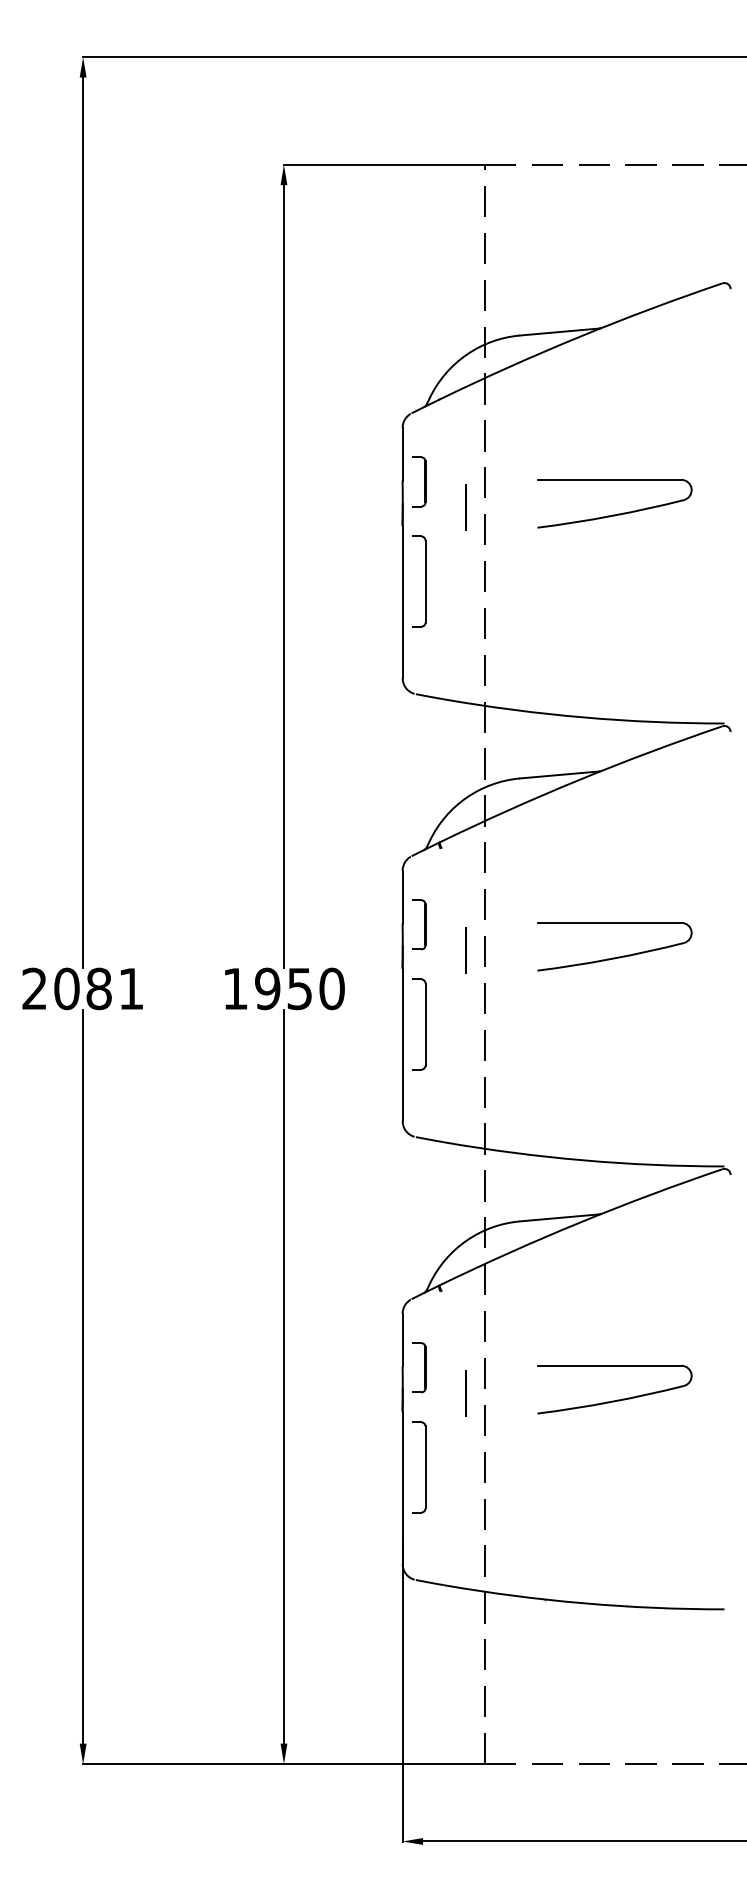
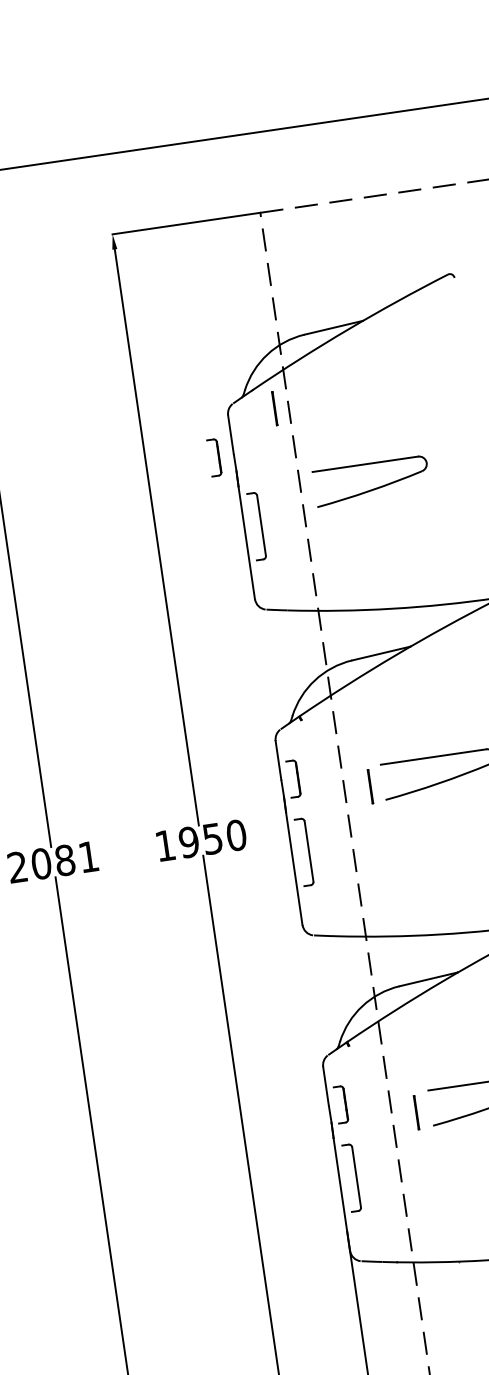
part: (419, 481) -> (214, 457), moved
line: (465, 507) -> (274, 408), moved
part: (617, 513) -> (374, 488), moved
line: (465, 950) -> (370, 787), moved
line: (465, 1393) -> (416, 1113), moved

